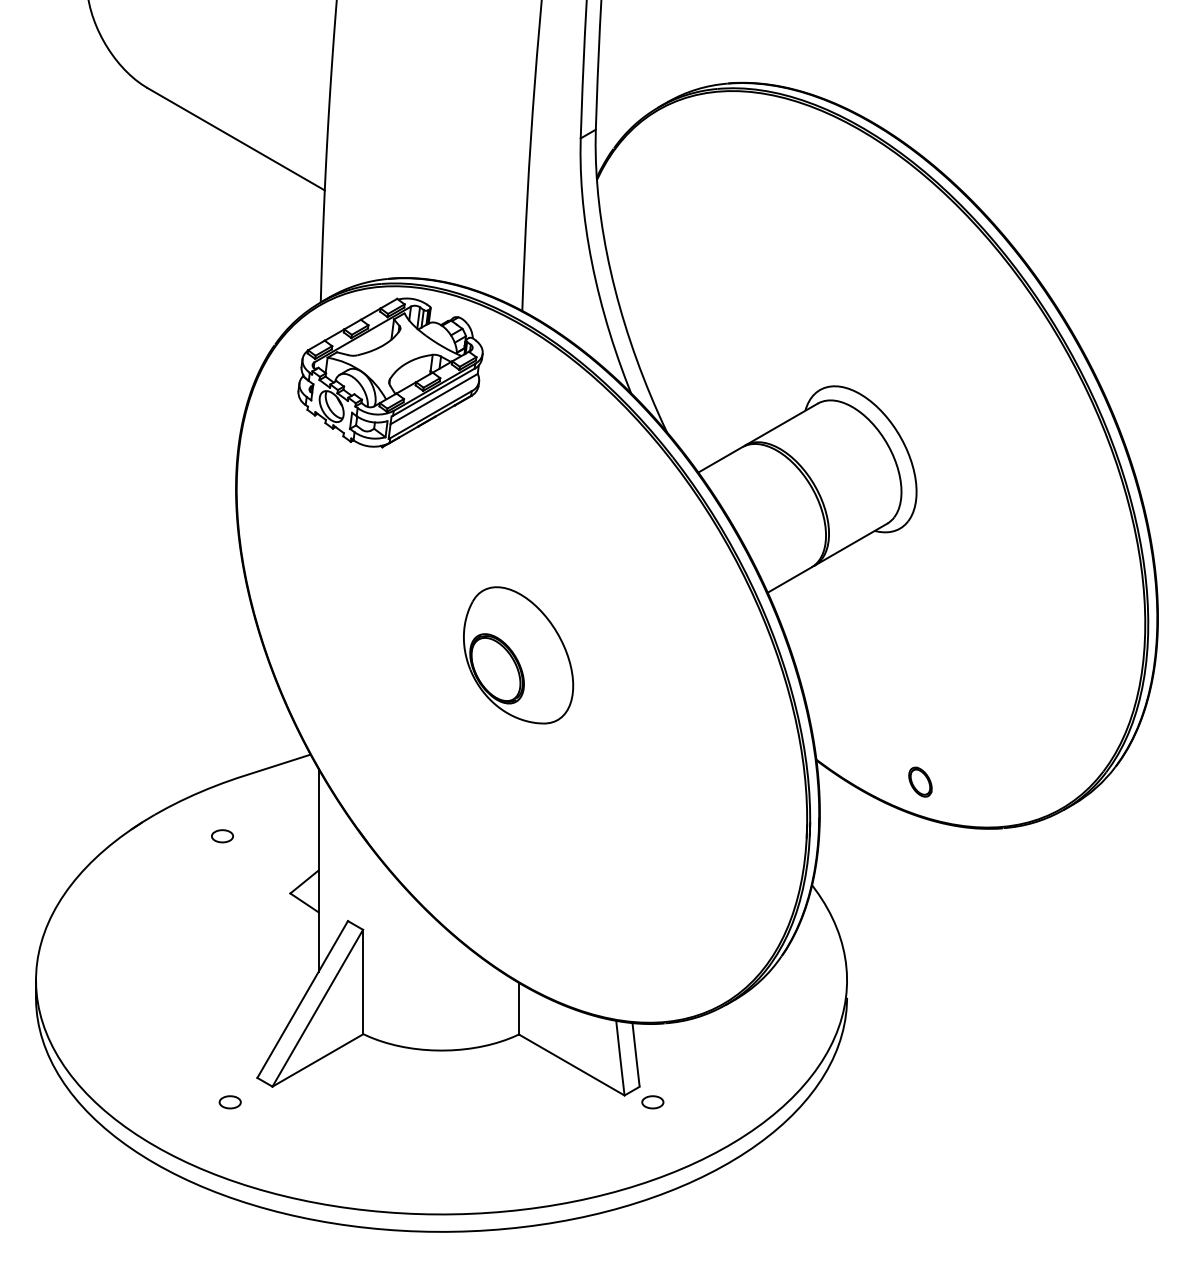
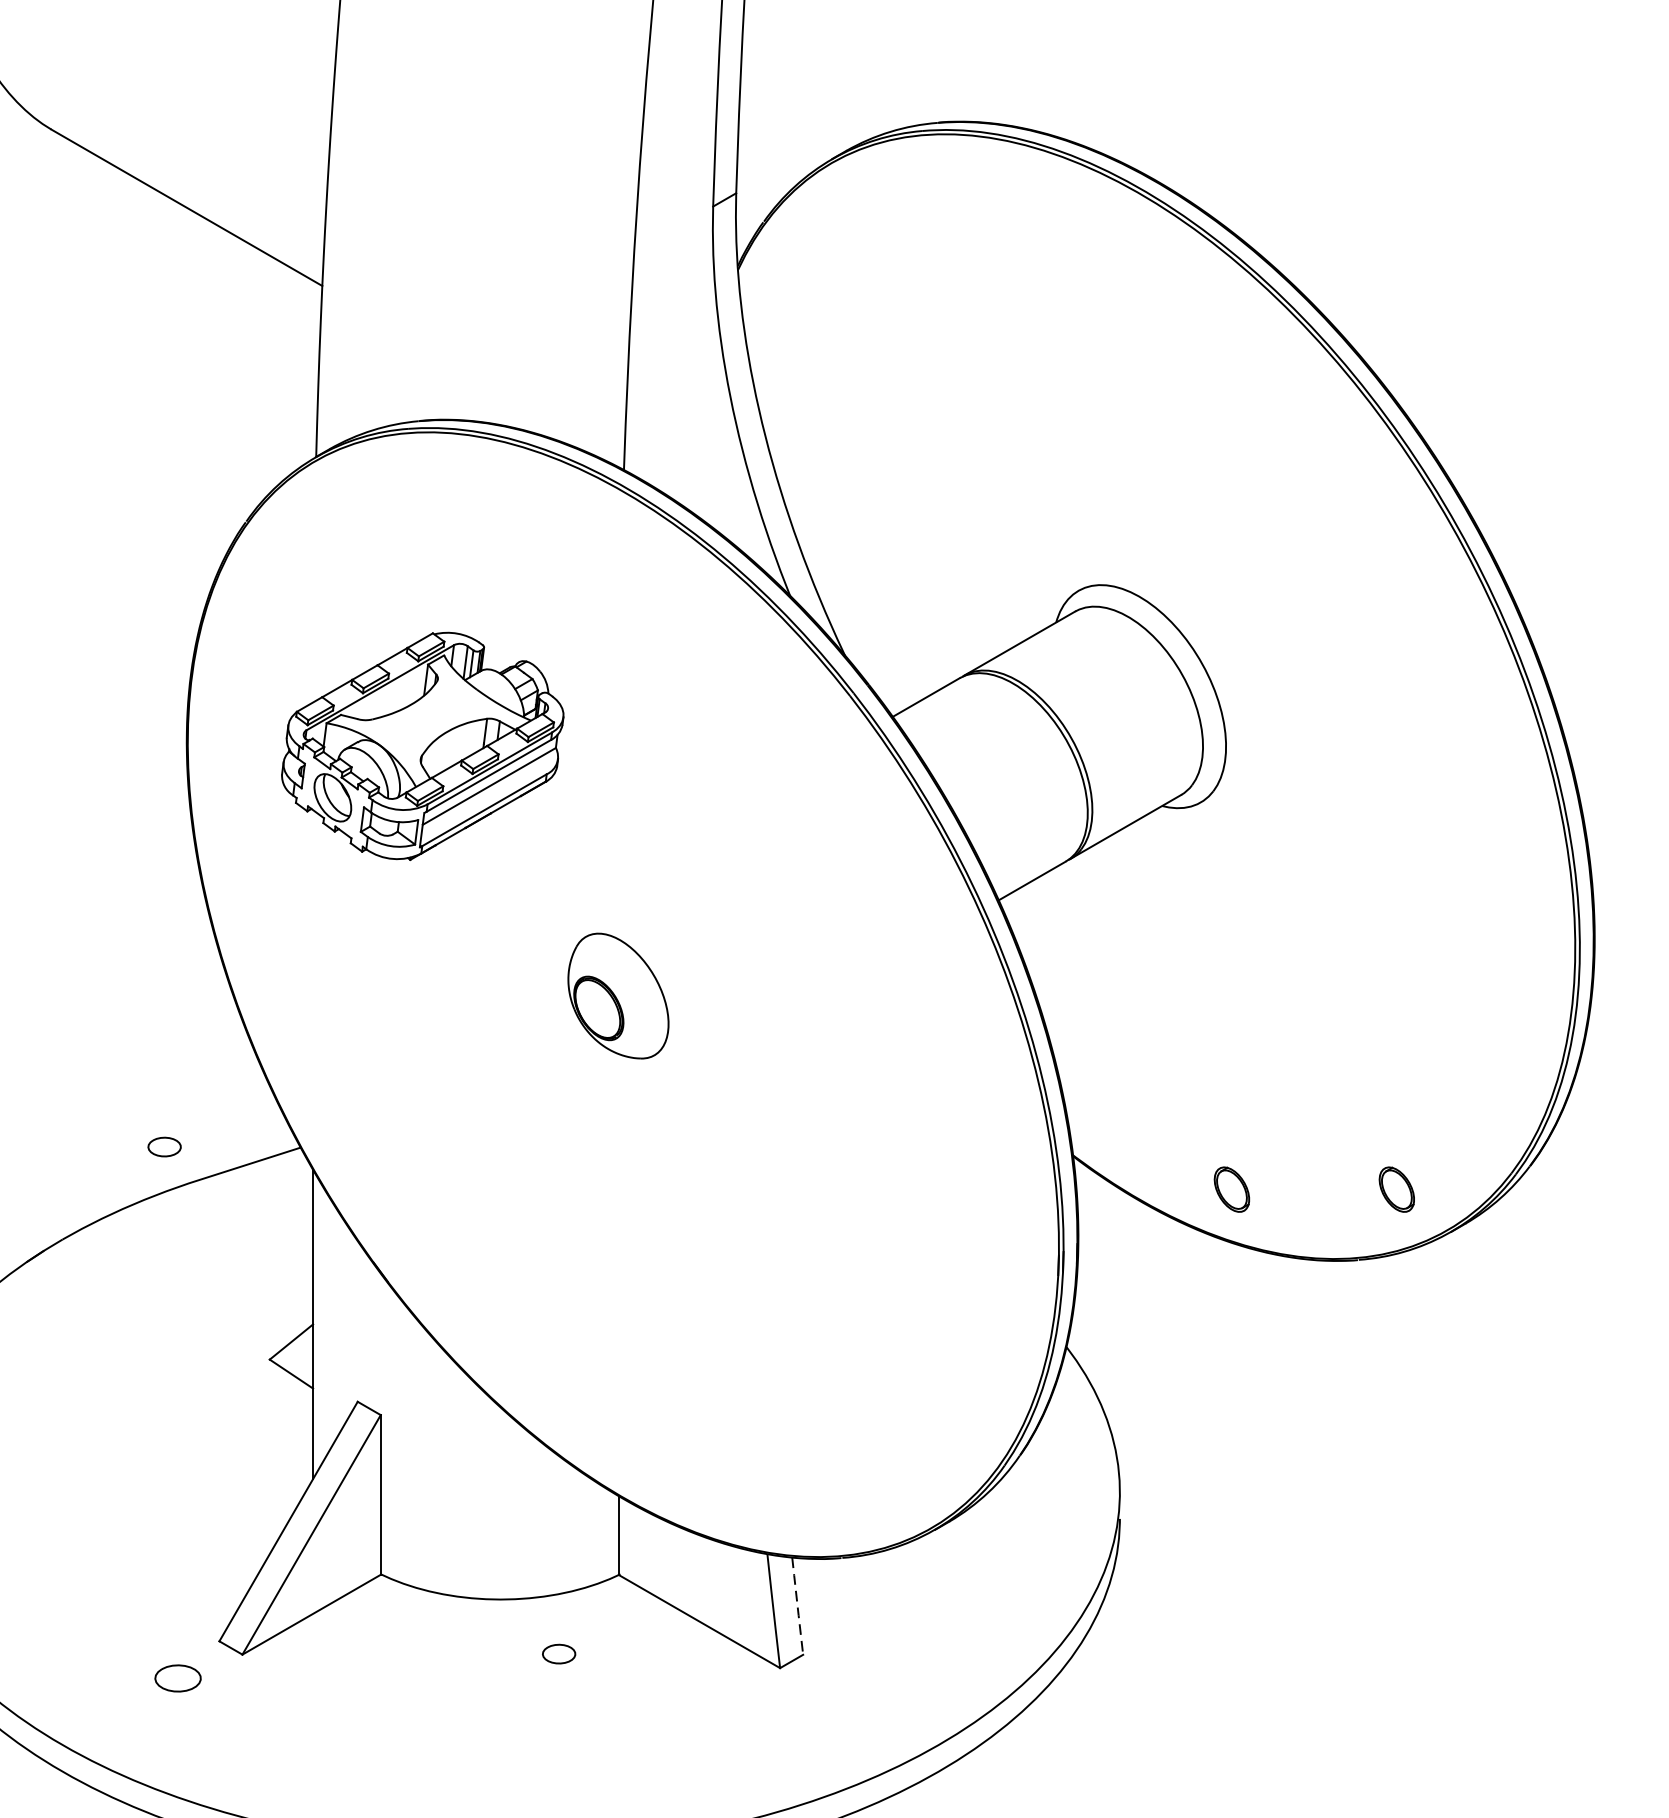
part: (390, 372) -> (422, 745), moved
part: (518, 655) -> (618, 996), size x0.6
part: (1028, 781) -> (1396, 1188), added
part: (222, 836) -> (164, 1147), moved
line: (636, 1055) -> (798, 1607), solid -> dashed
part: (229, 1102) -> (176, 1678), size x1.4
part: (652, 1102) -> (558, 1654), moved

